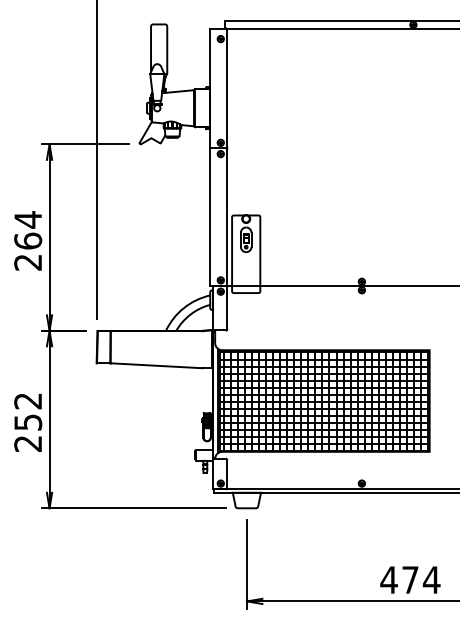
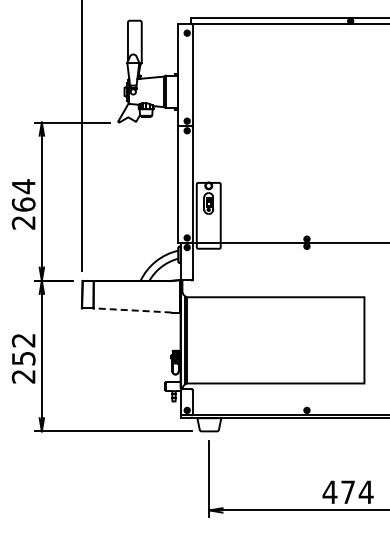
line: (156, 365) -> (132, 310), solid -> dashed
hatch: (324, 401) -> (275, 340), removed

